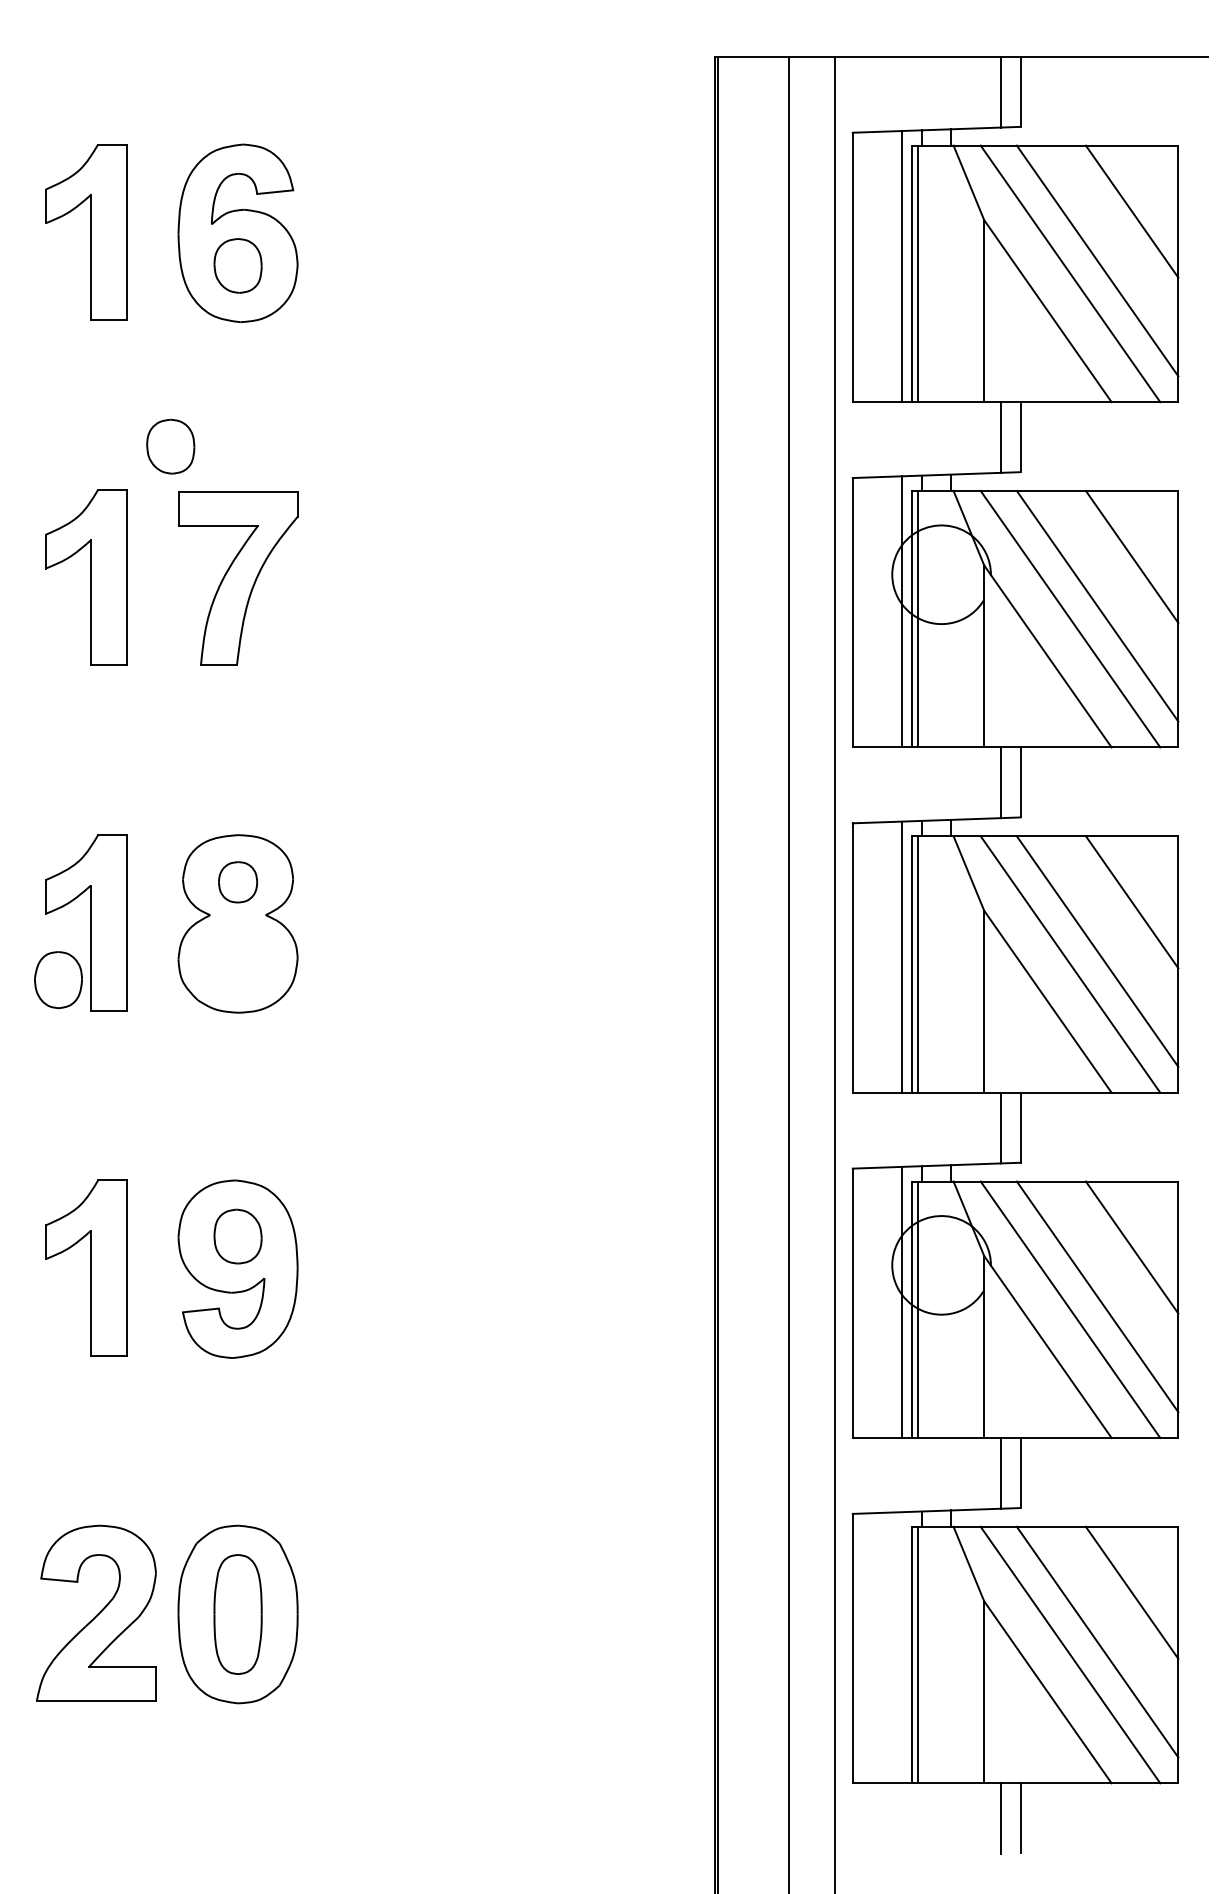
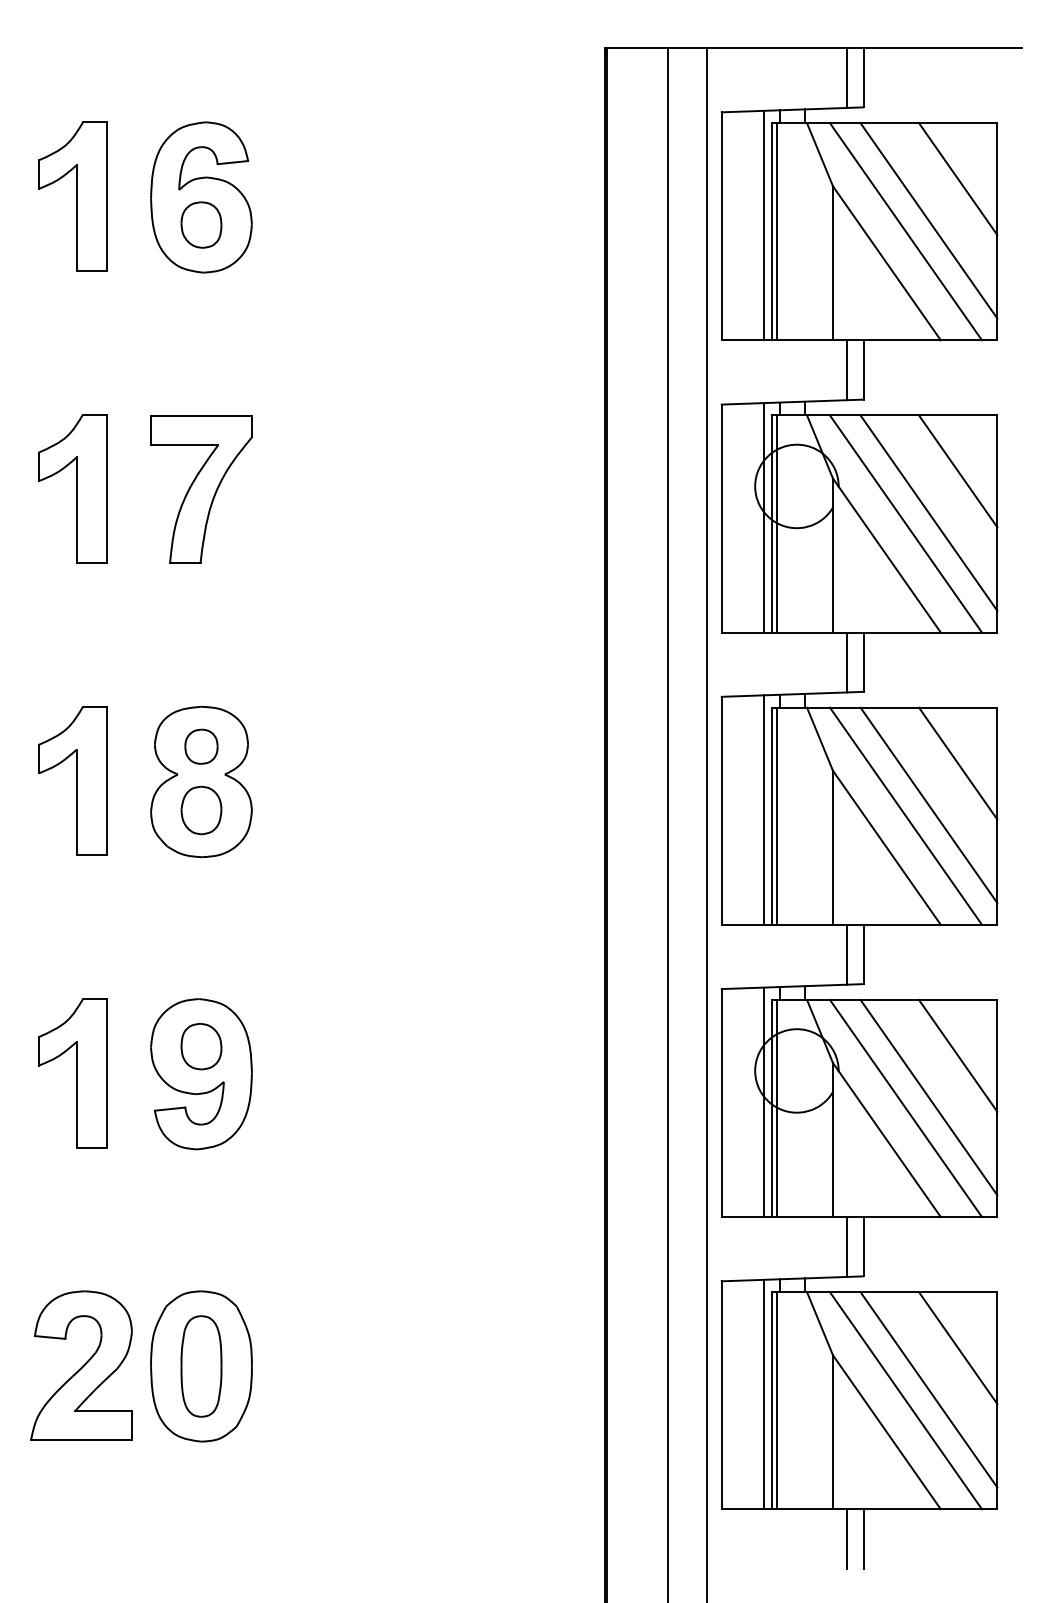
part: (170, 446) -> (144, 377), removed
part: (58, 980) -> (201, 810), moved
line: (902, 1647) -> (763, 1394), added

